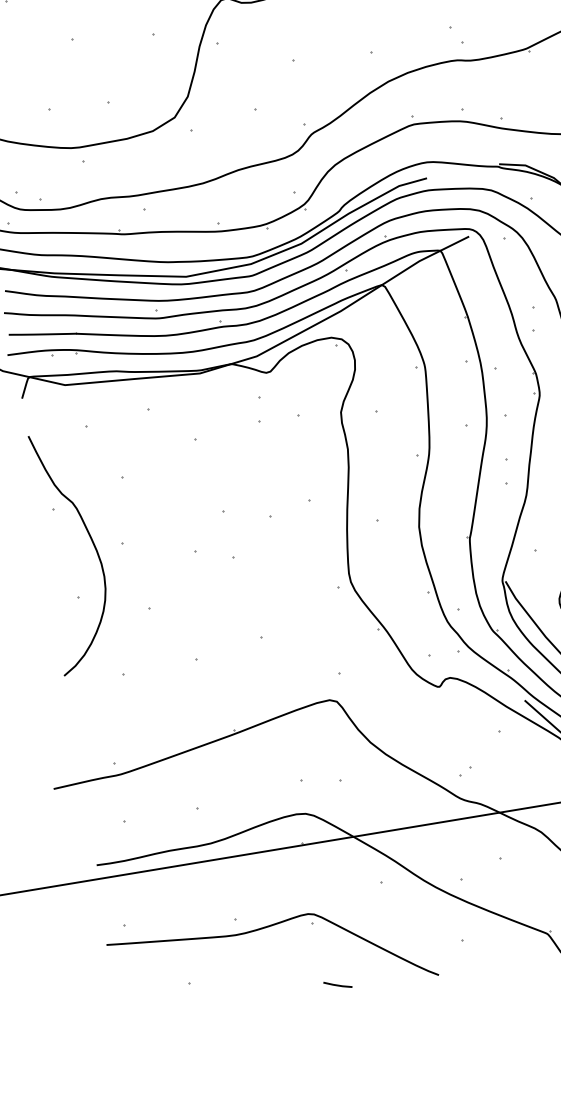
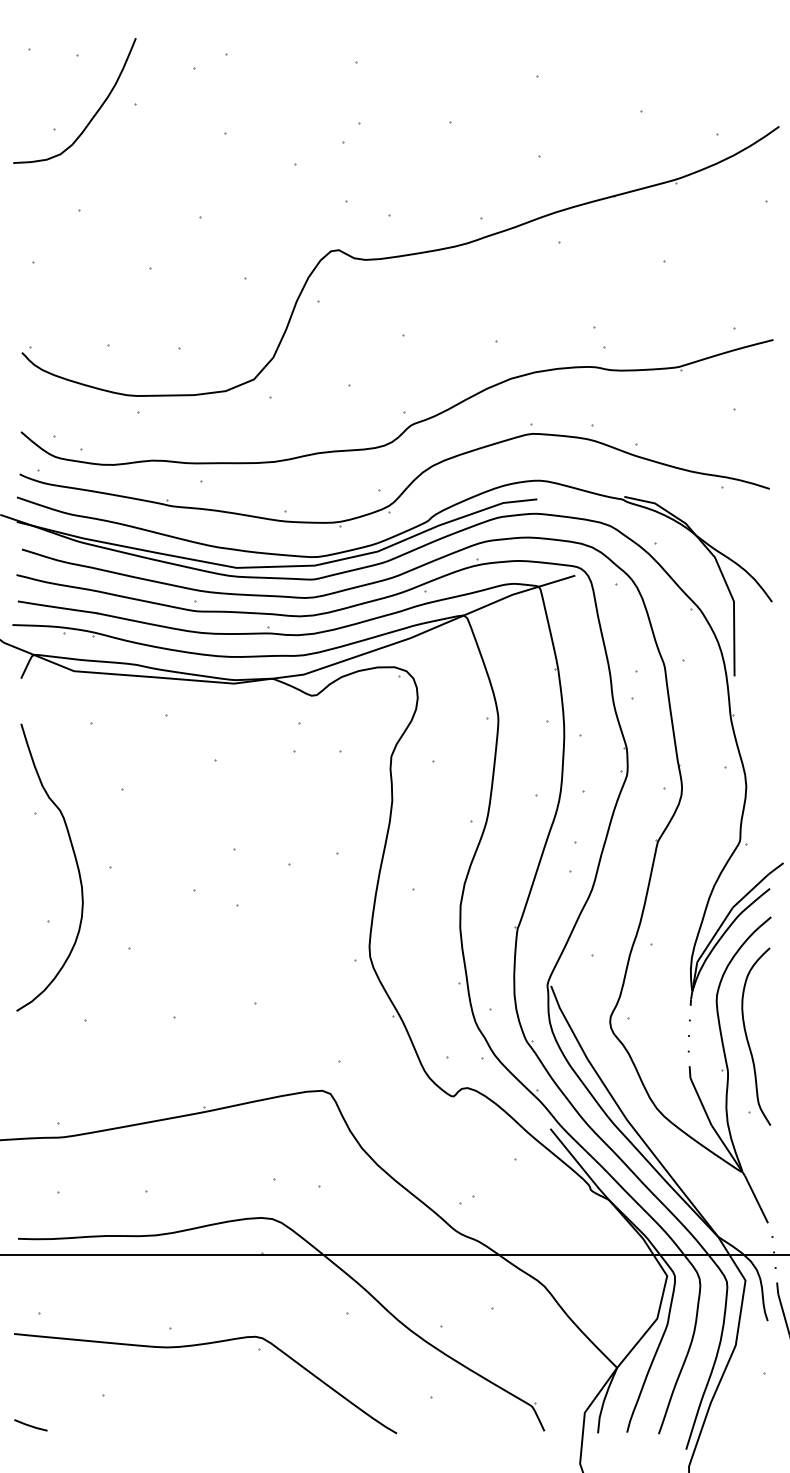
line: (337, 985) -> (30, 1425), moved

